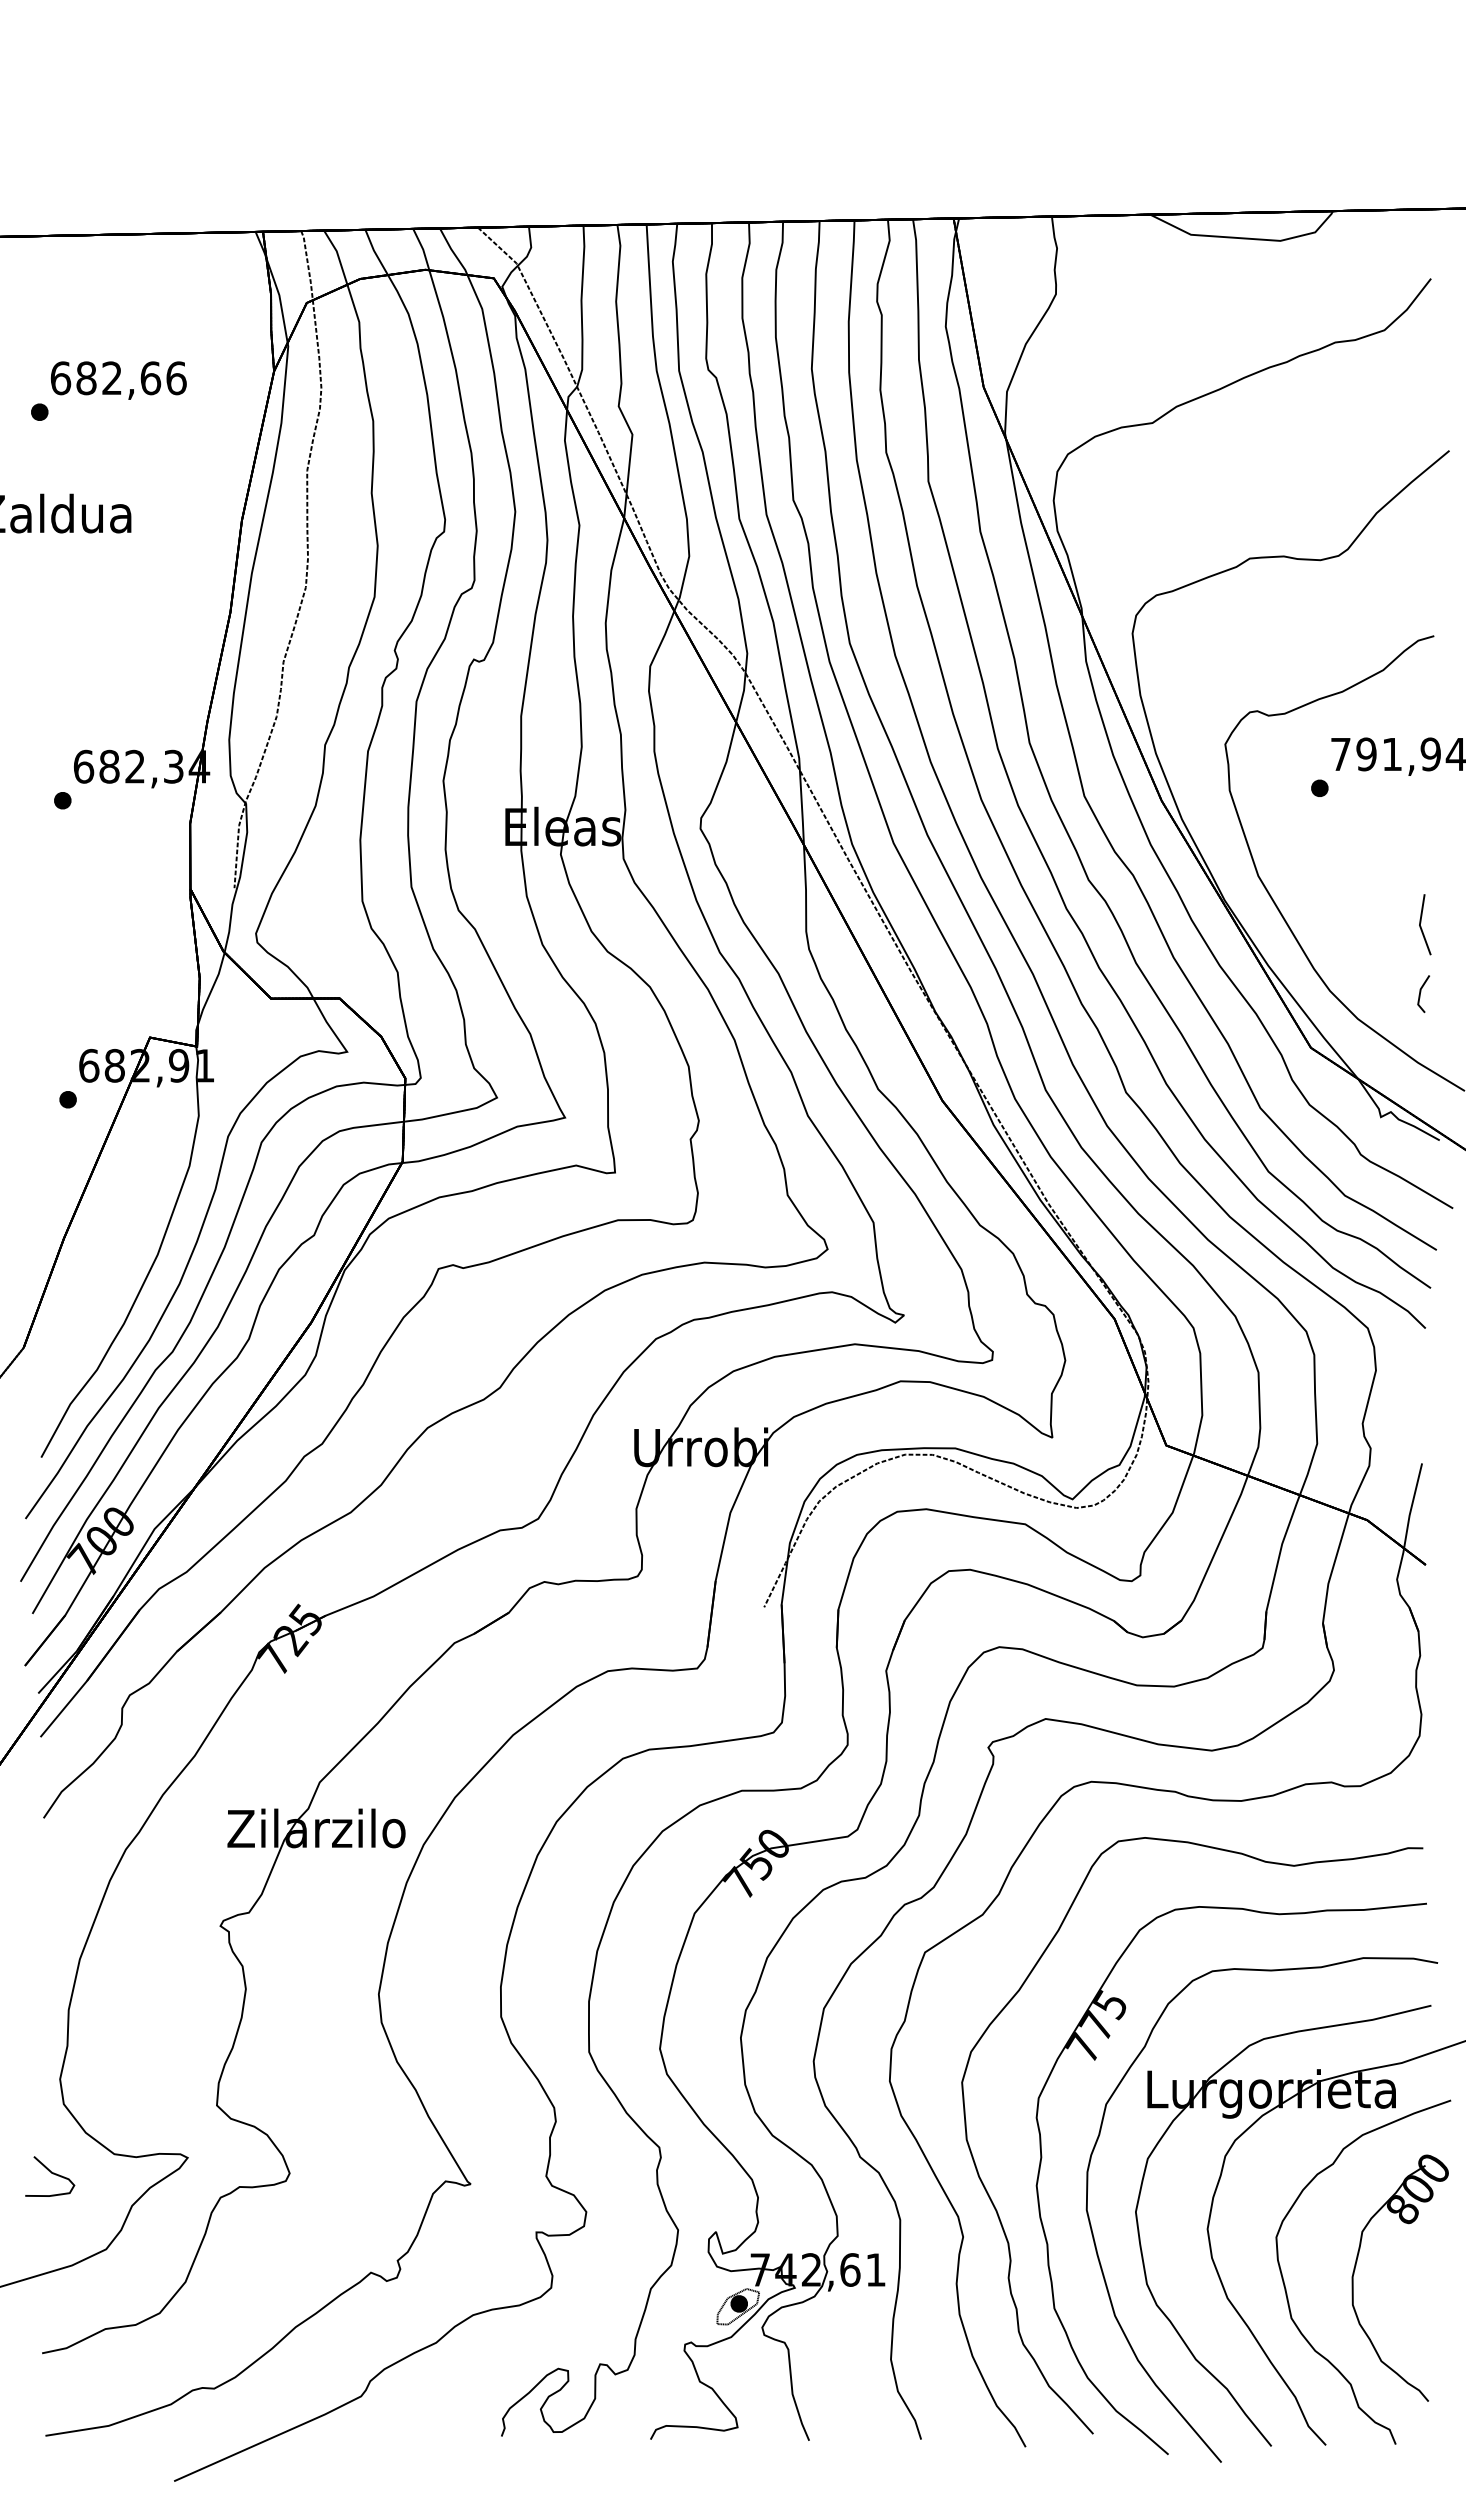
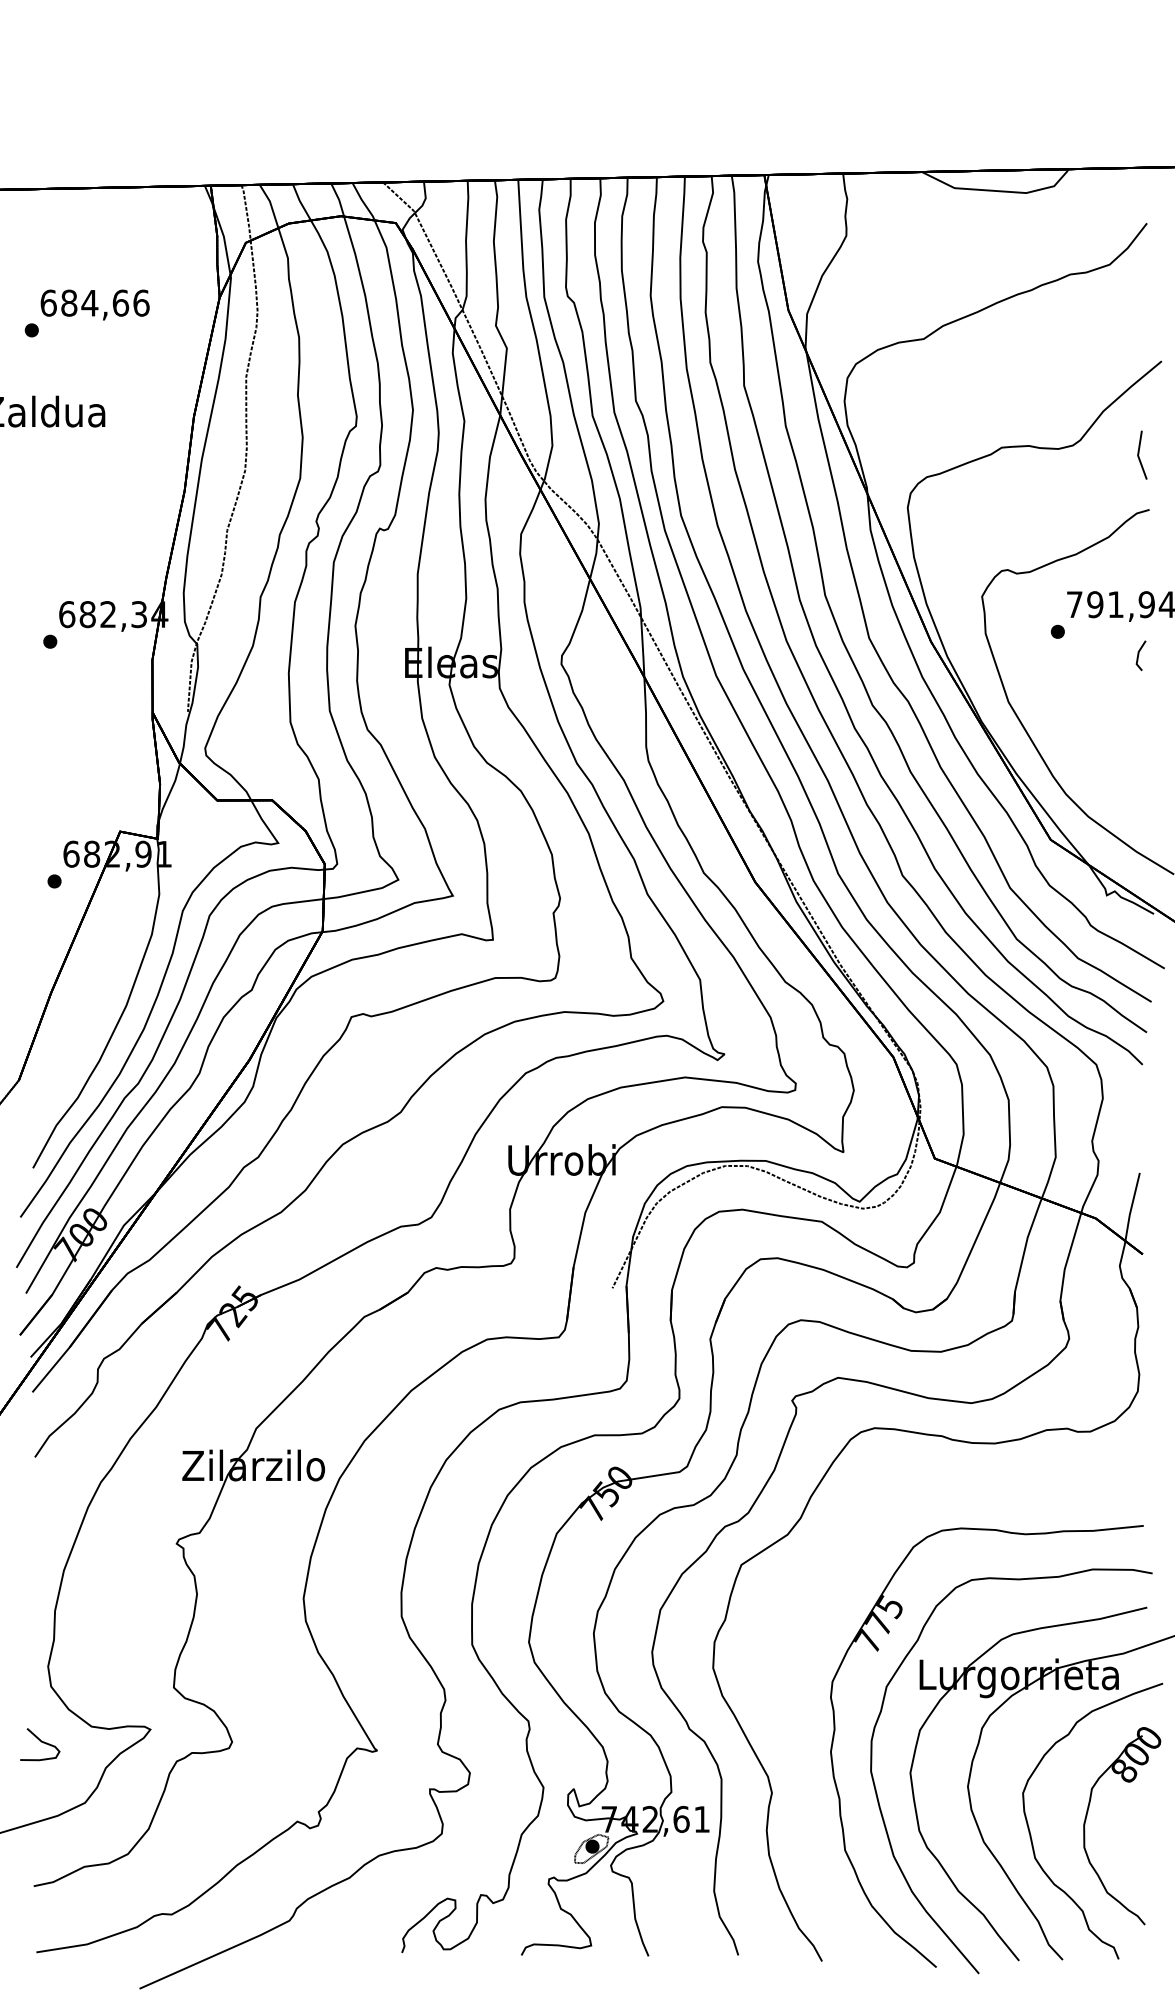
text: (111, 377) -> (89, 302), 682,66 -> 684,66
line: (1421, 923) -> (1139, 454), moved
line: (1421, 992) -> (1139, 654), moved
curve: (998, 2212) -> (800, 1773), removed

